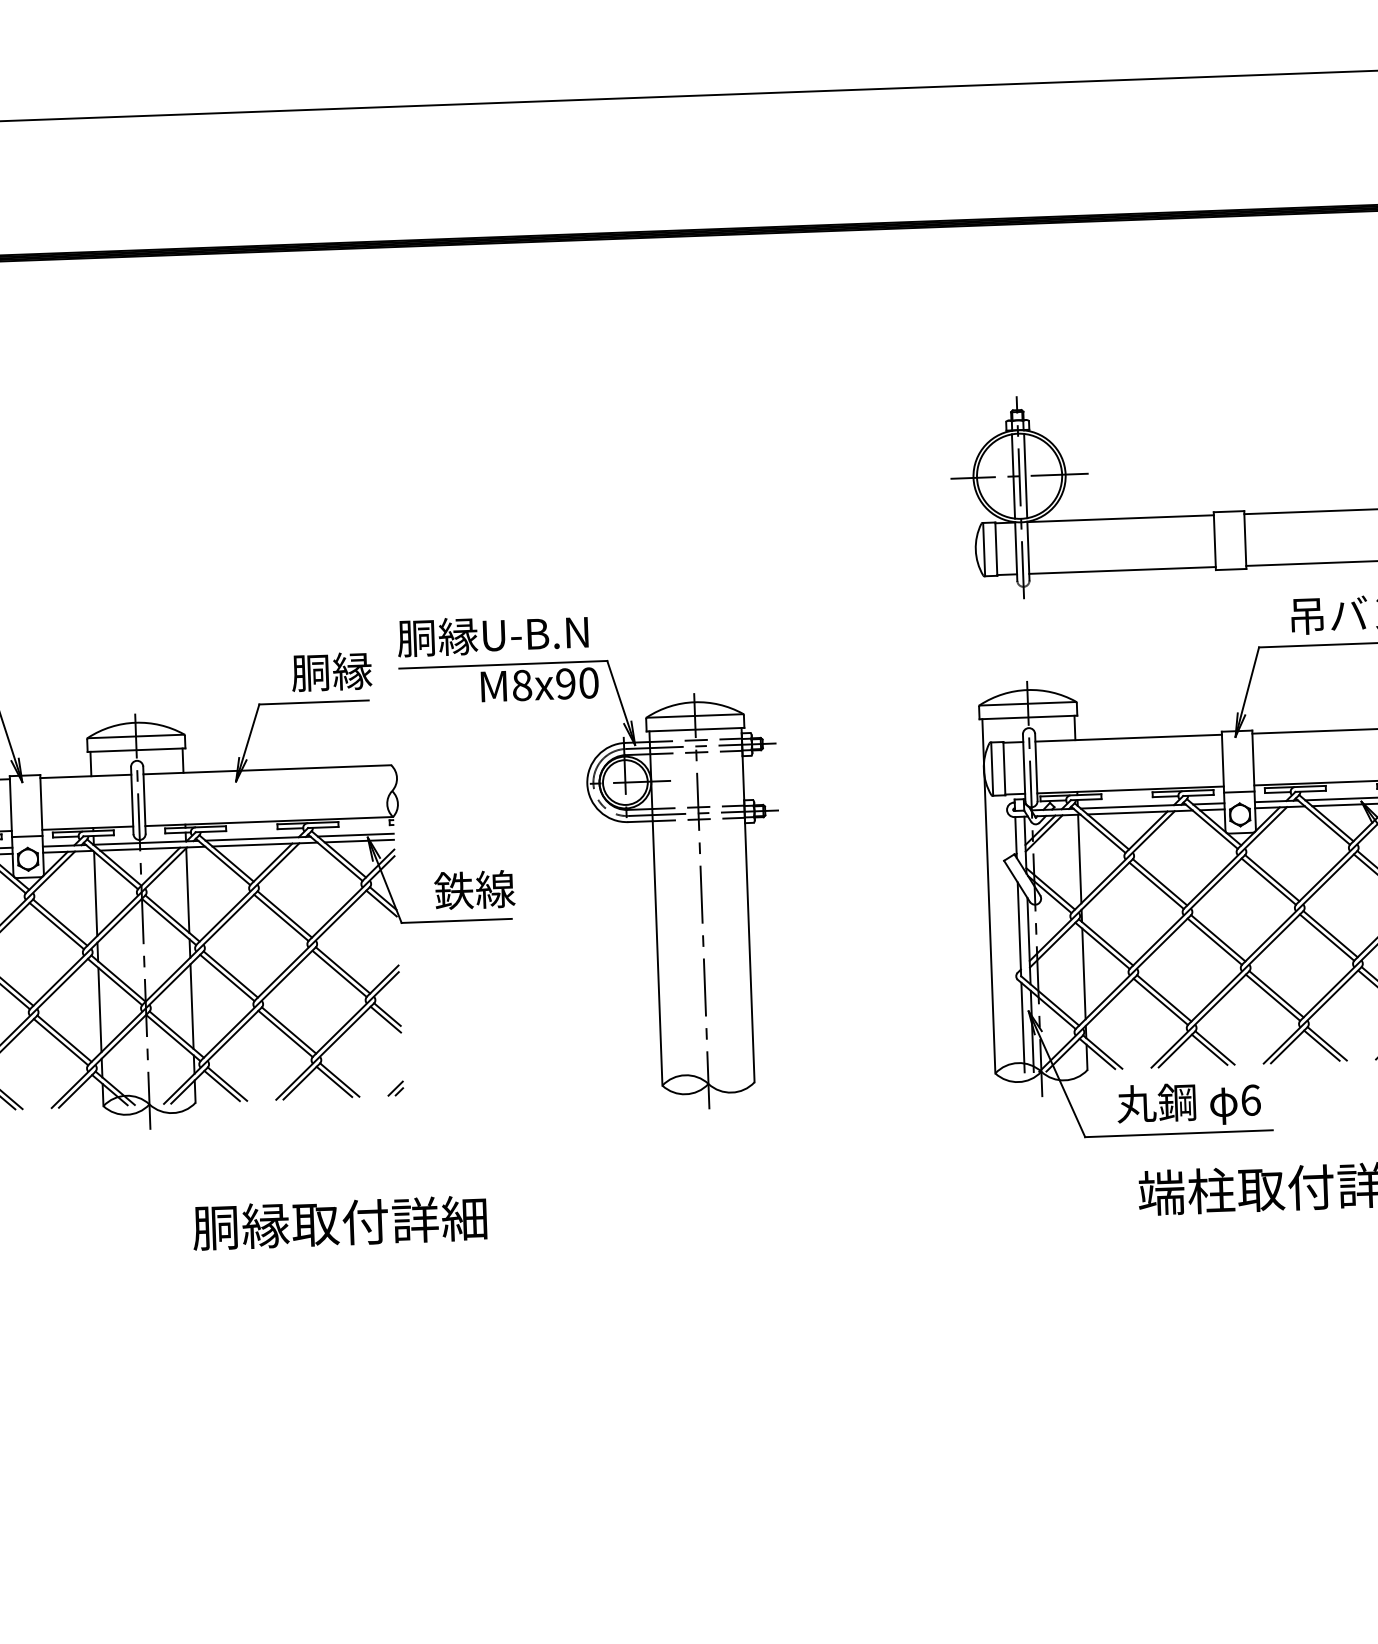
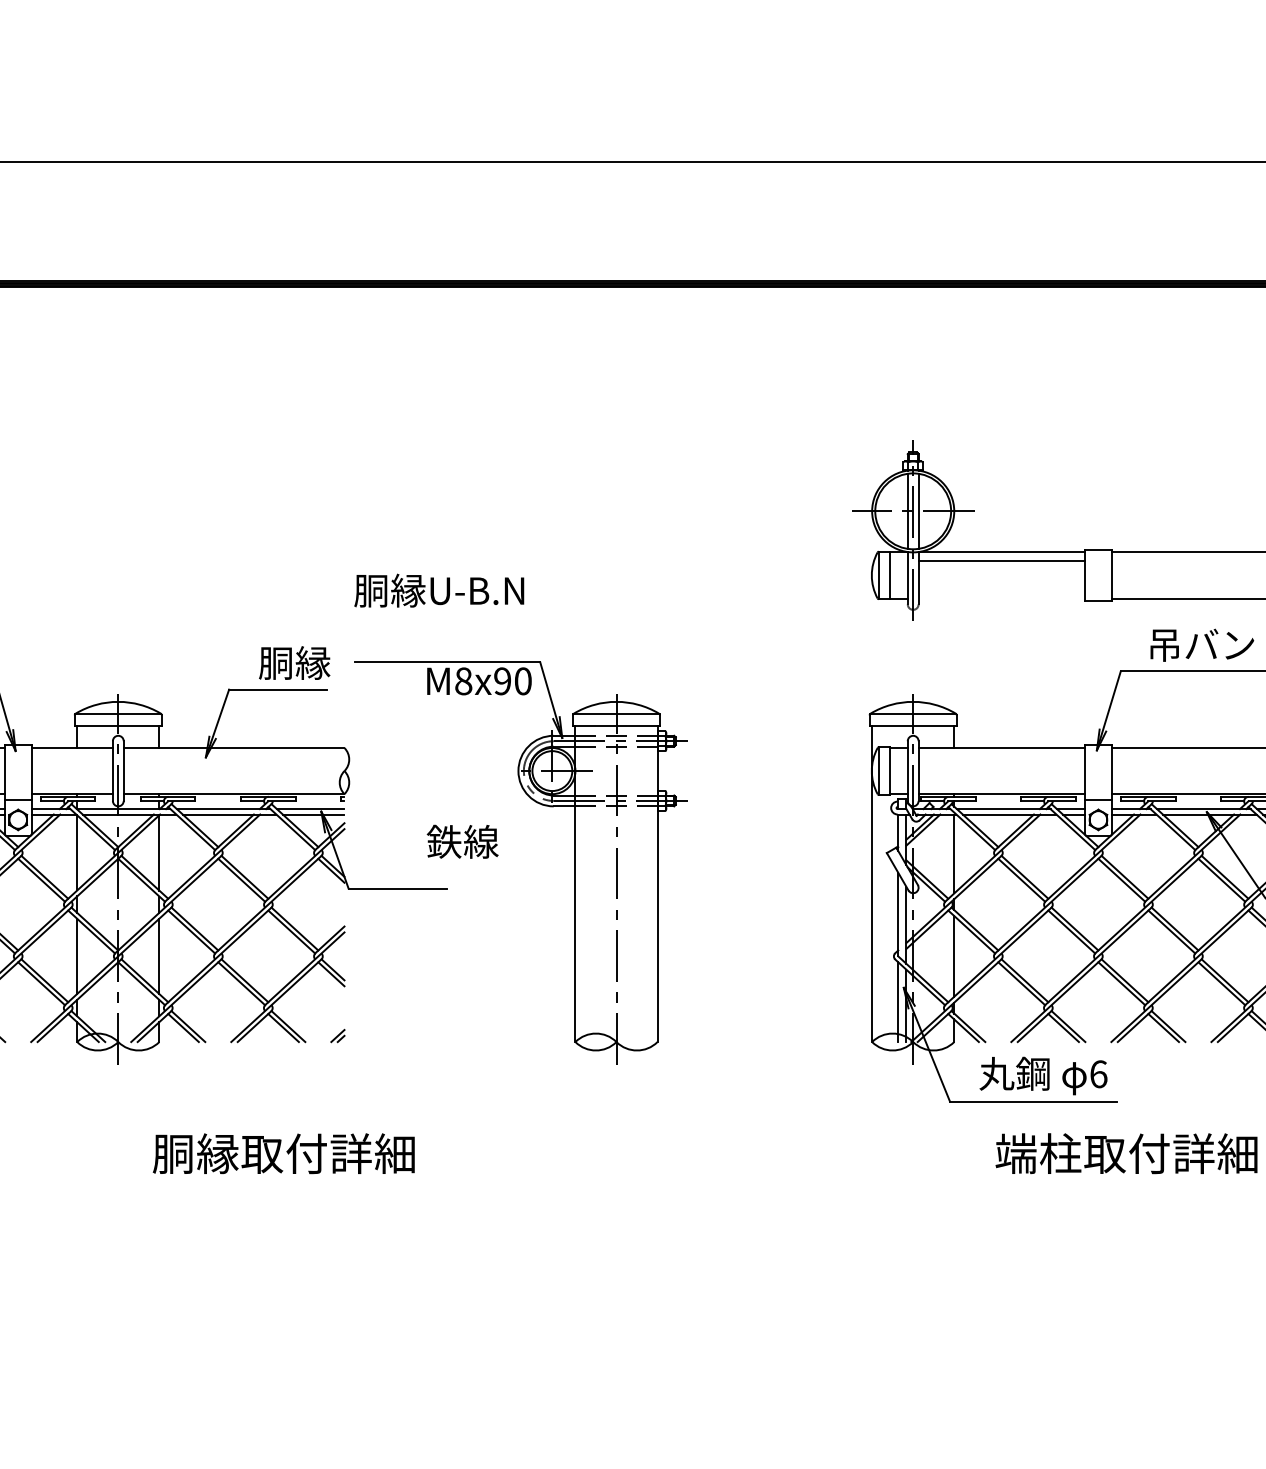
line: (1122, 570) -> (1001, 560), moved
text: (493, 635) -> (439, 590), moved
text: (474, 889) -> (462, 841), moved

